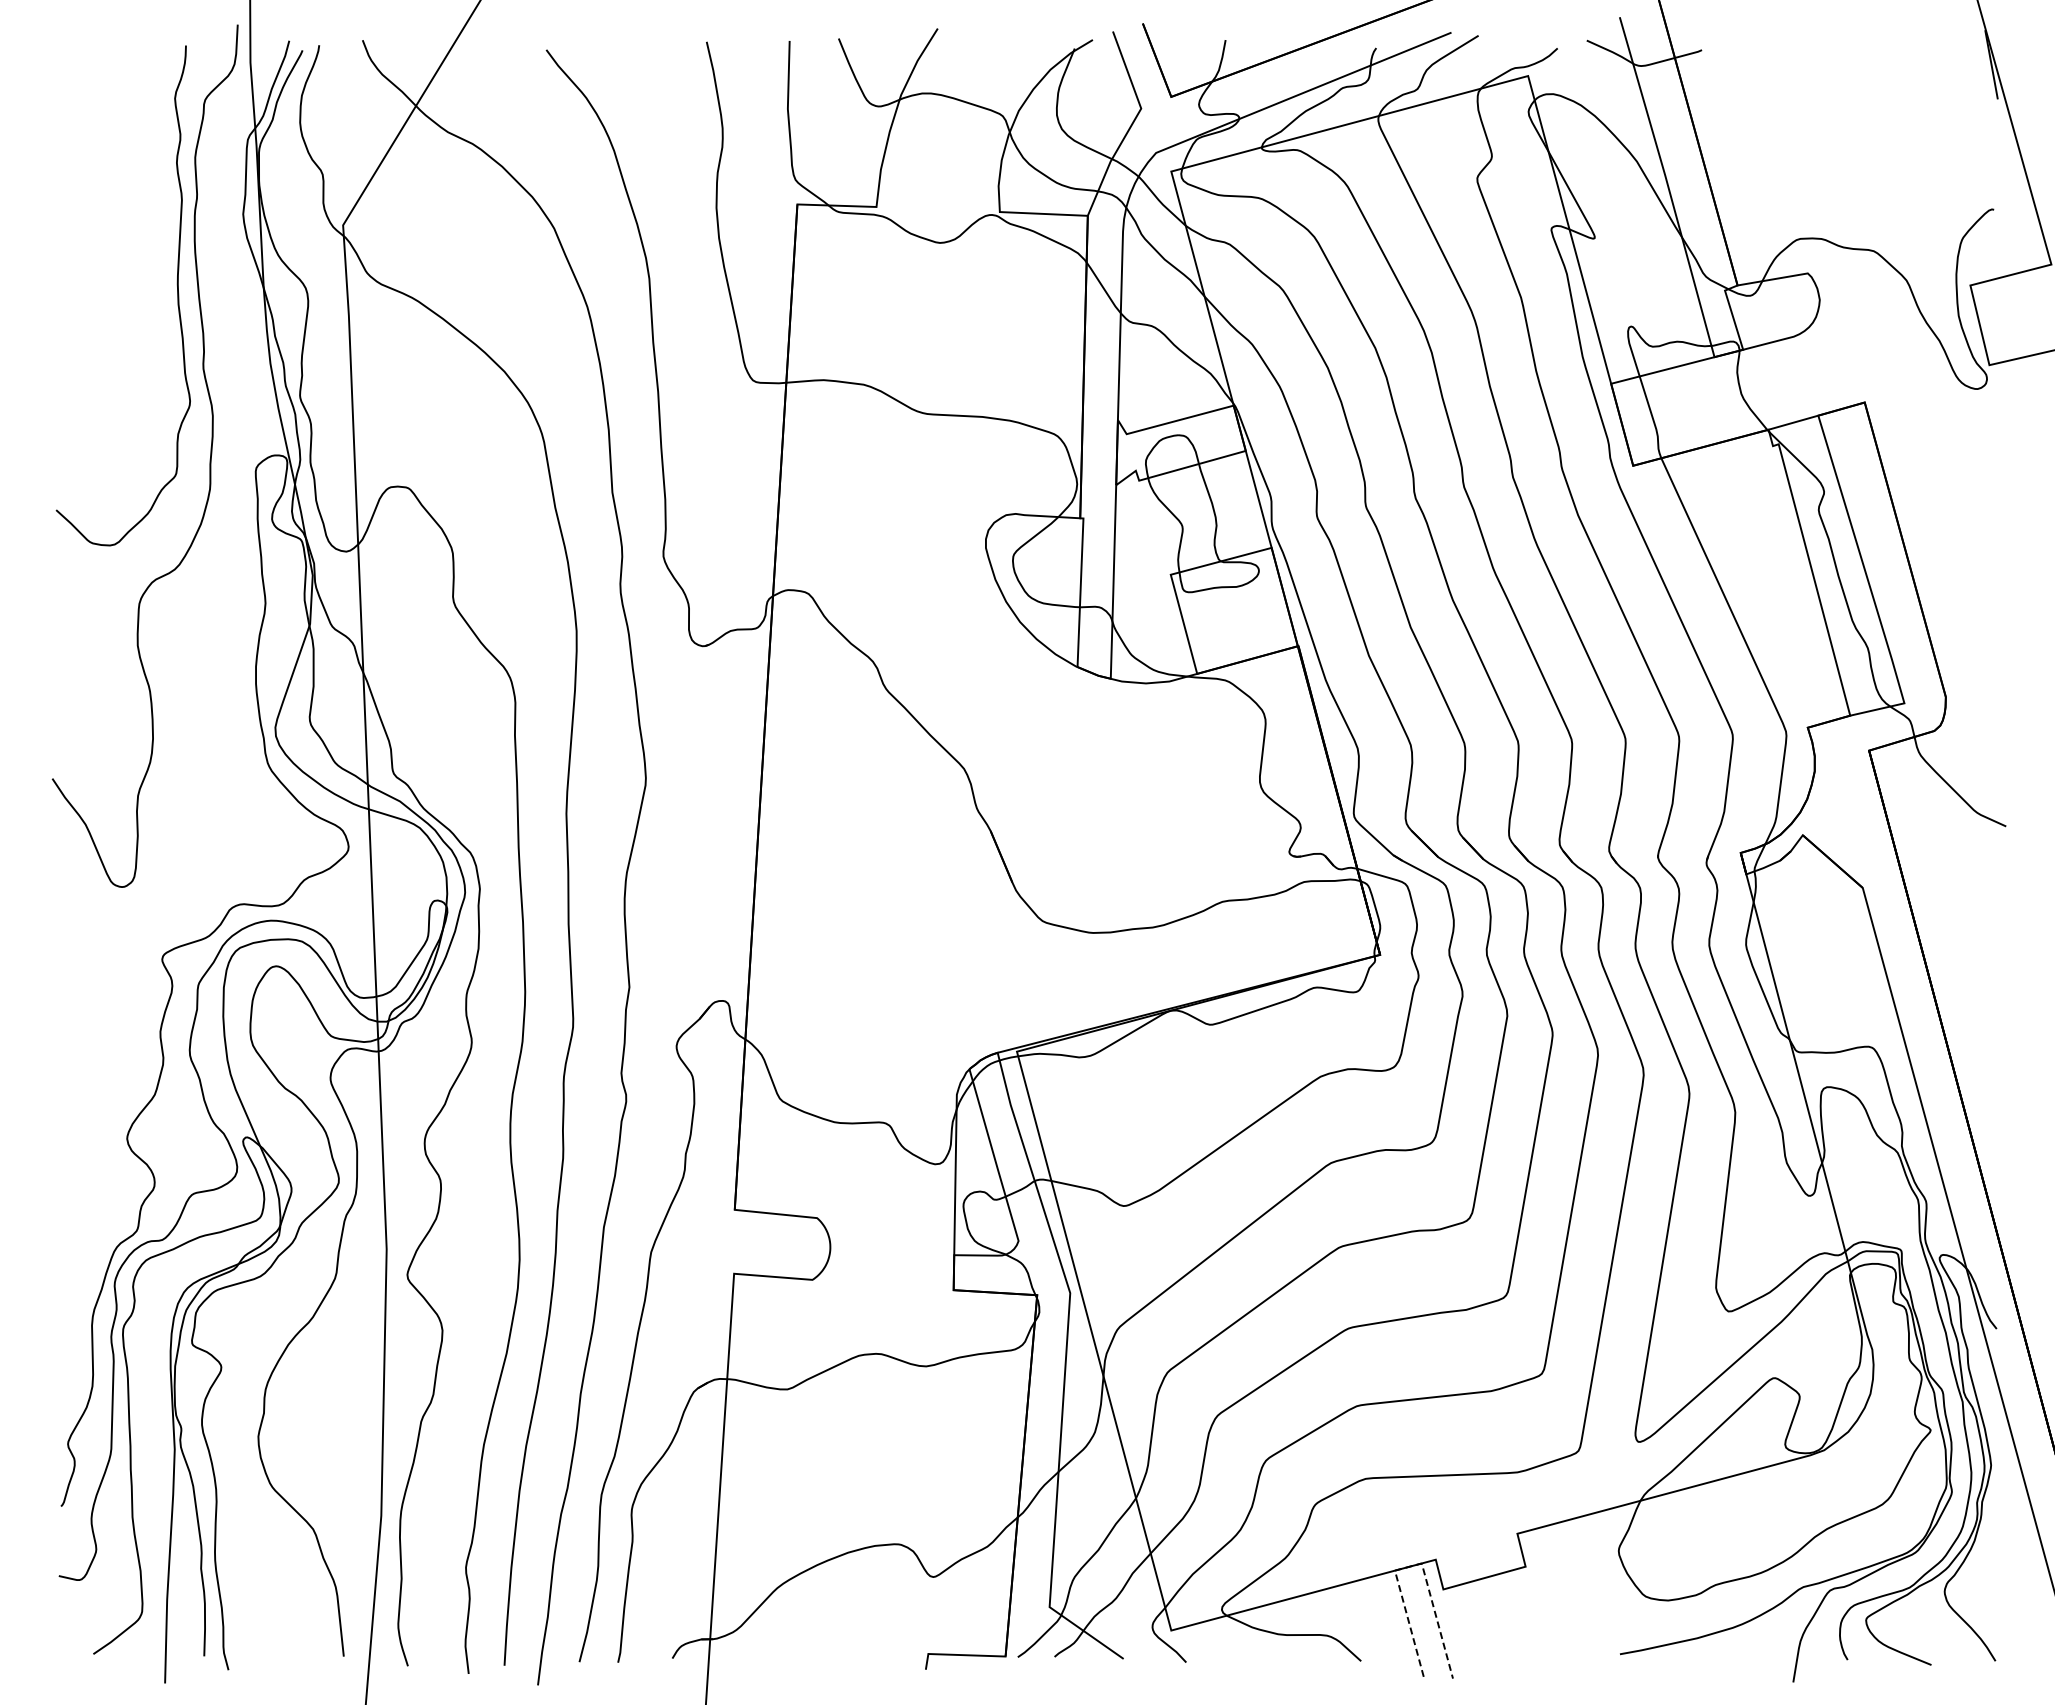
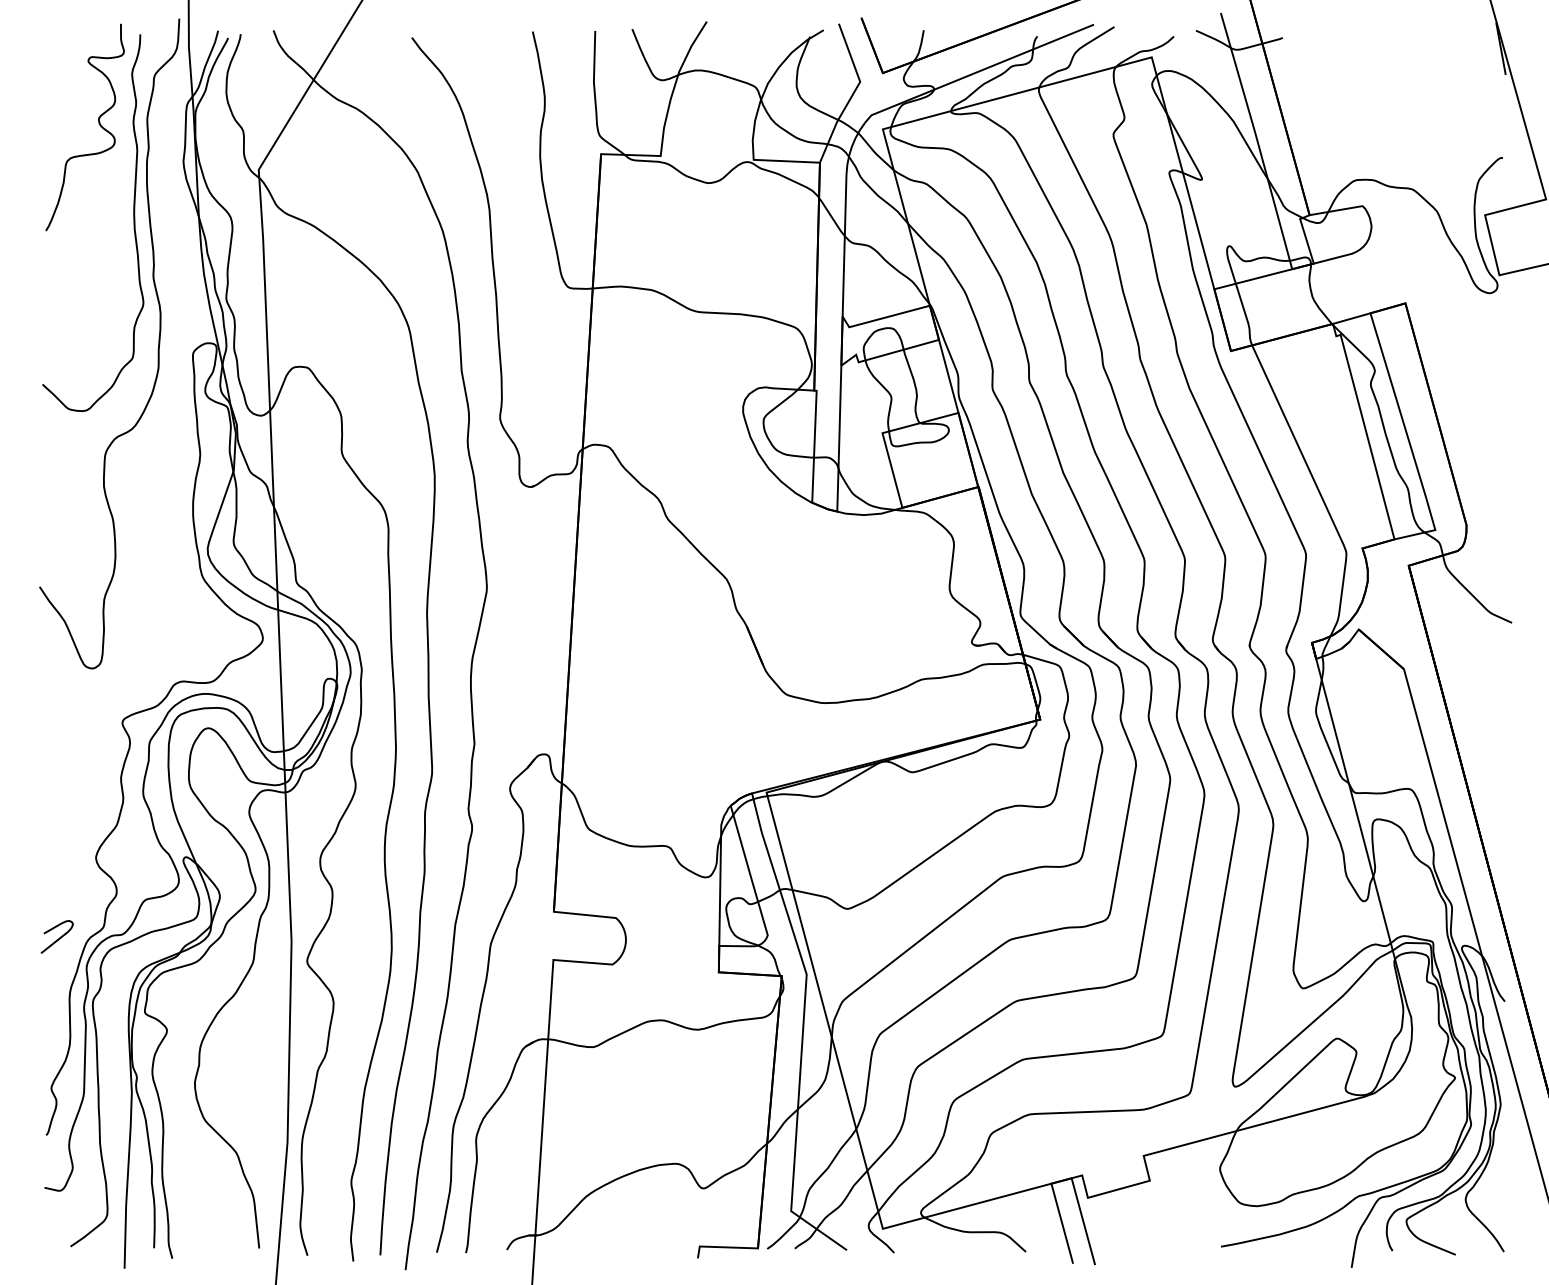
curve: (130, 162) -> (98, 122), added
curve: (77, 1245) -> (58, 938), added
line: (1413, 1565) -> (1065, 1179), dashed -> solid

